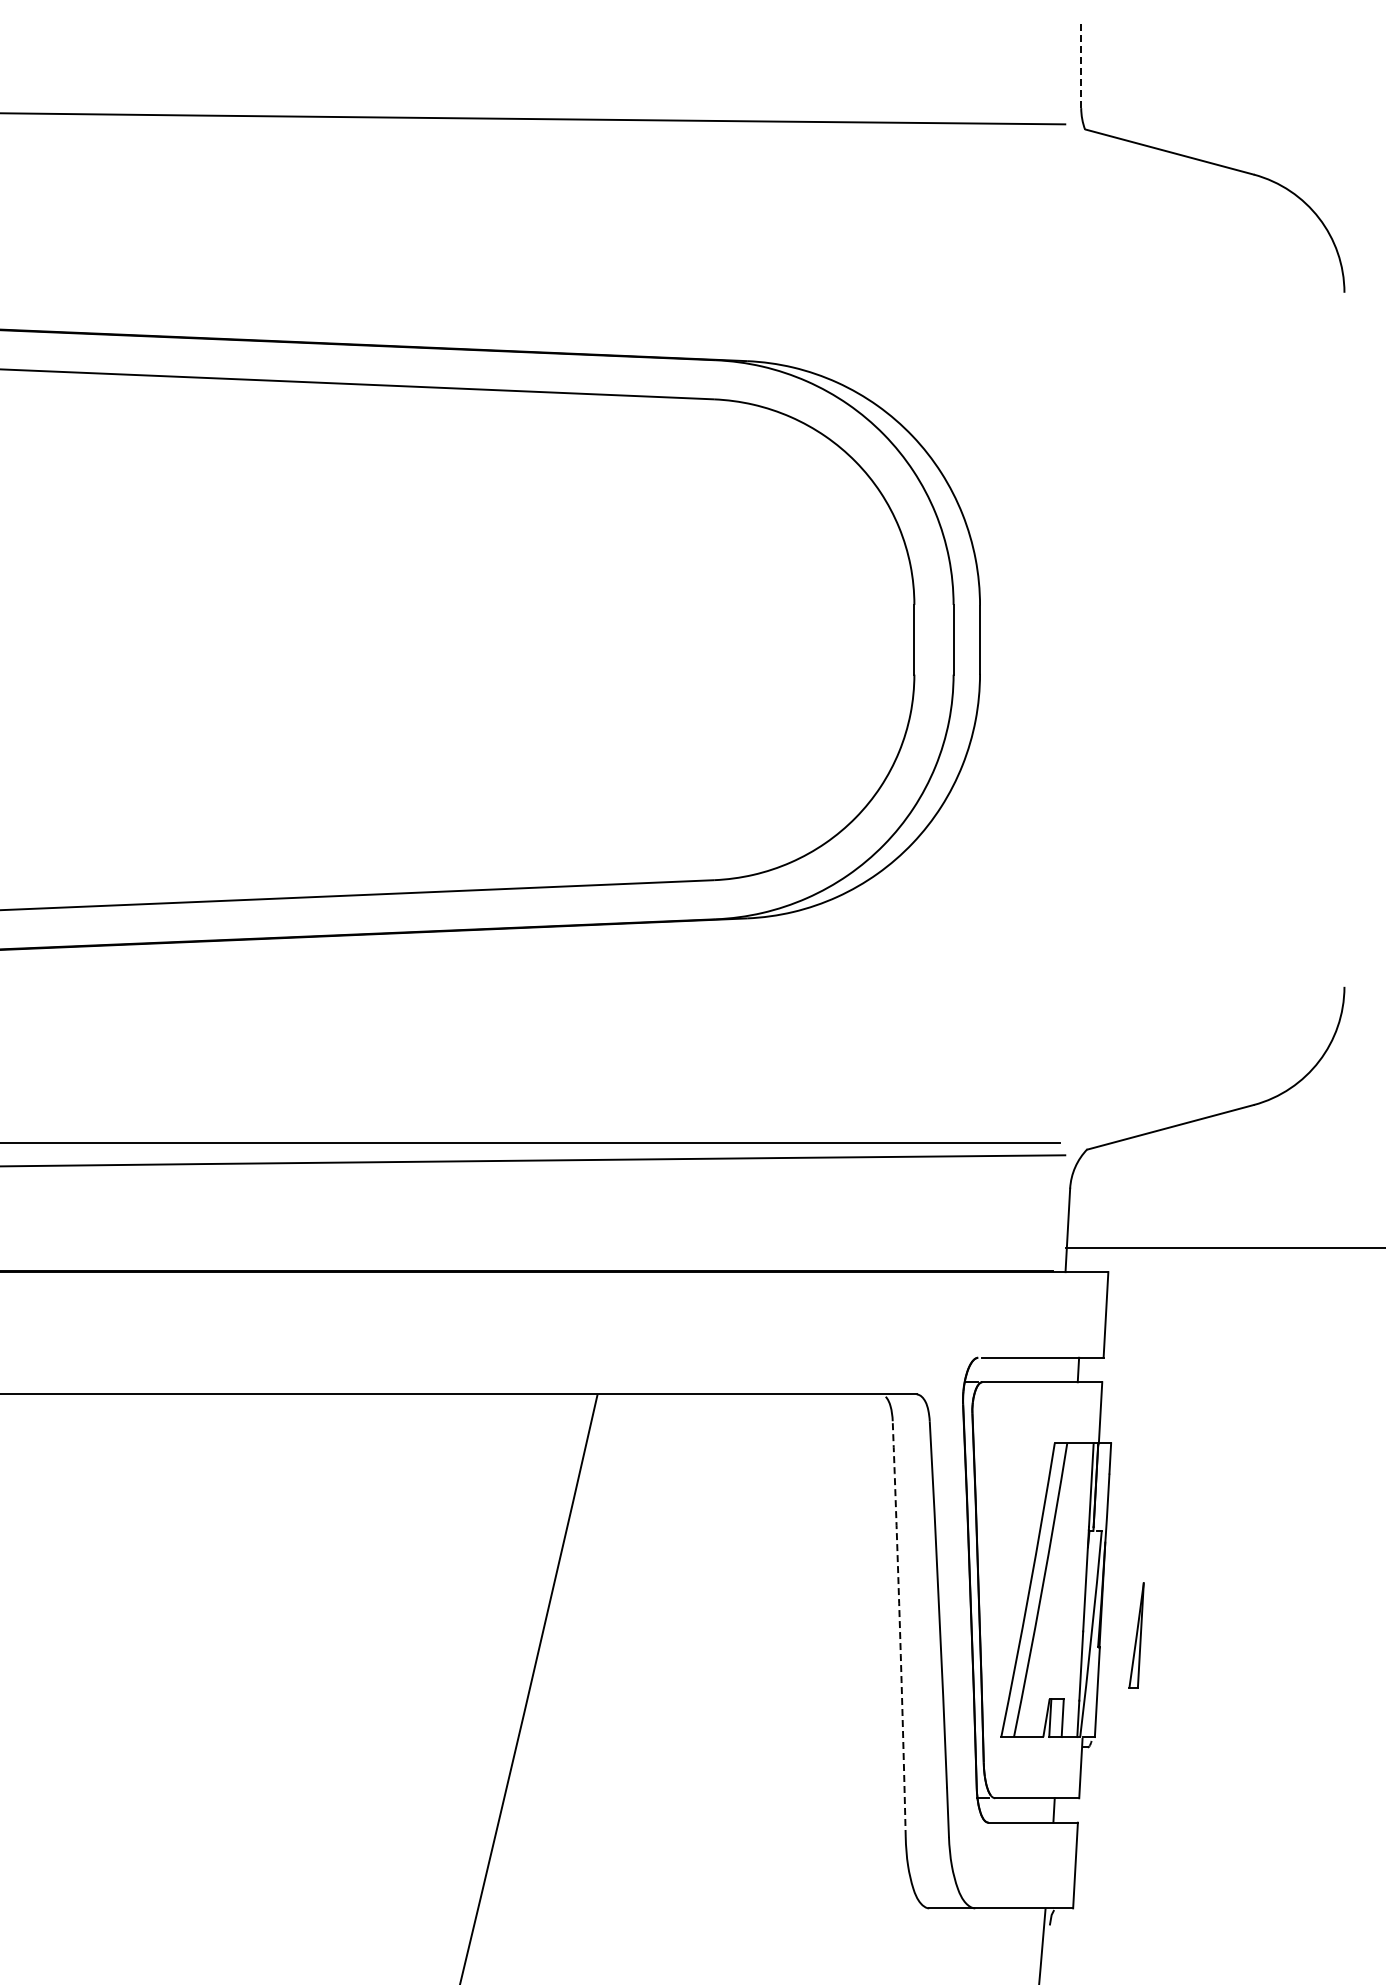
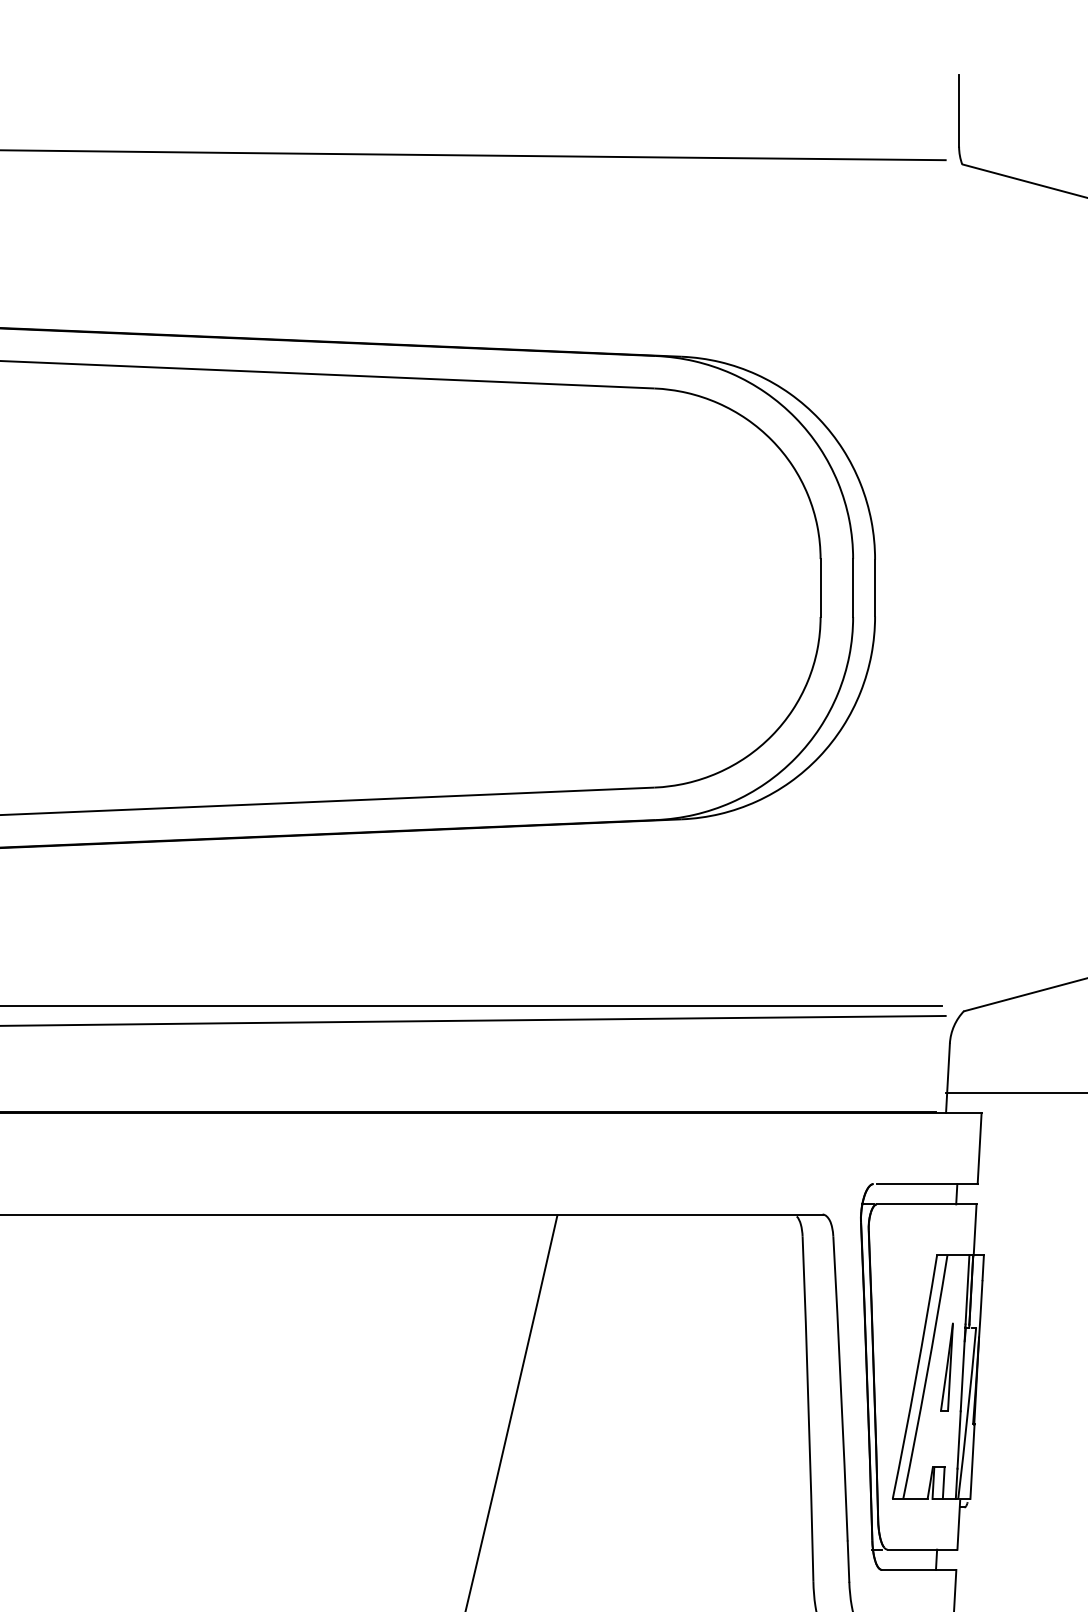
line: (1081, 64) -> (959, 110), dashed -> solid
arc: (899, 1629) -> (808, 1409), dashed -> solid
part: (1136, 1635) -> (946, 1367), moved

